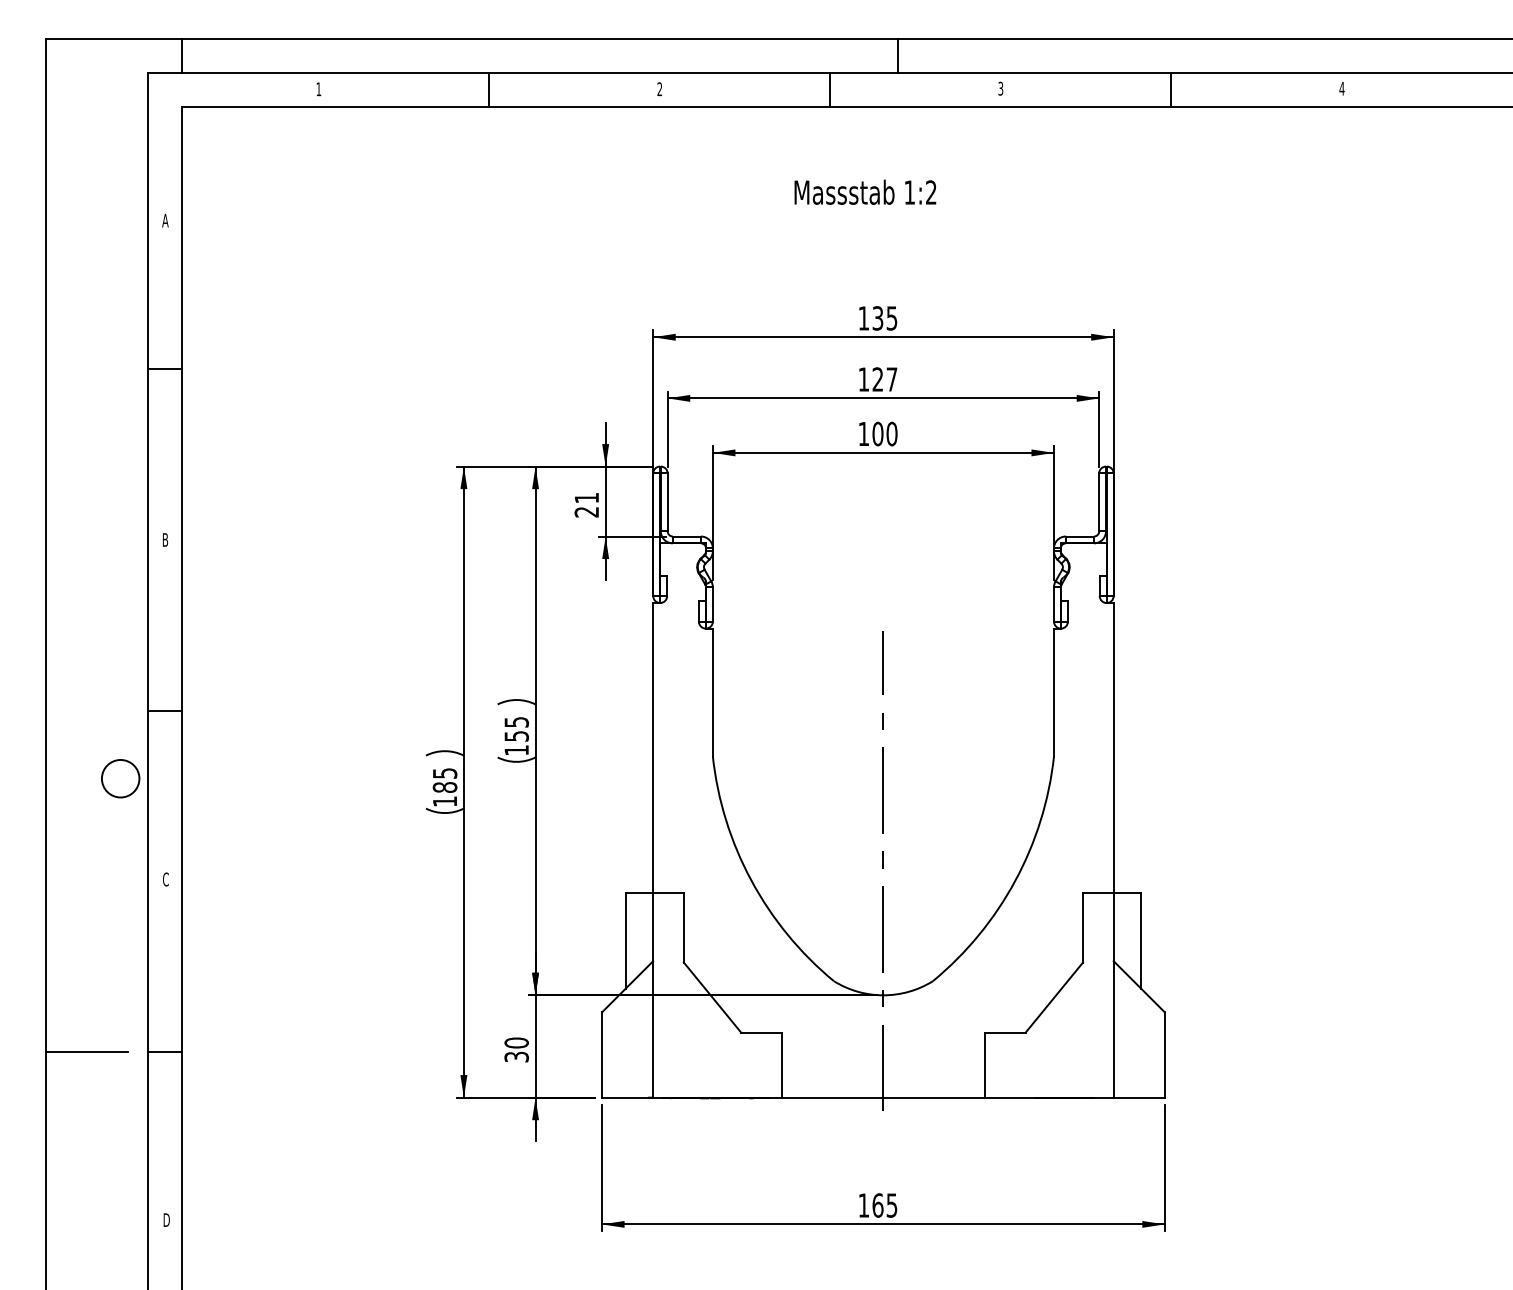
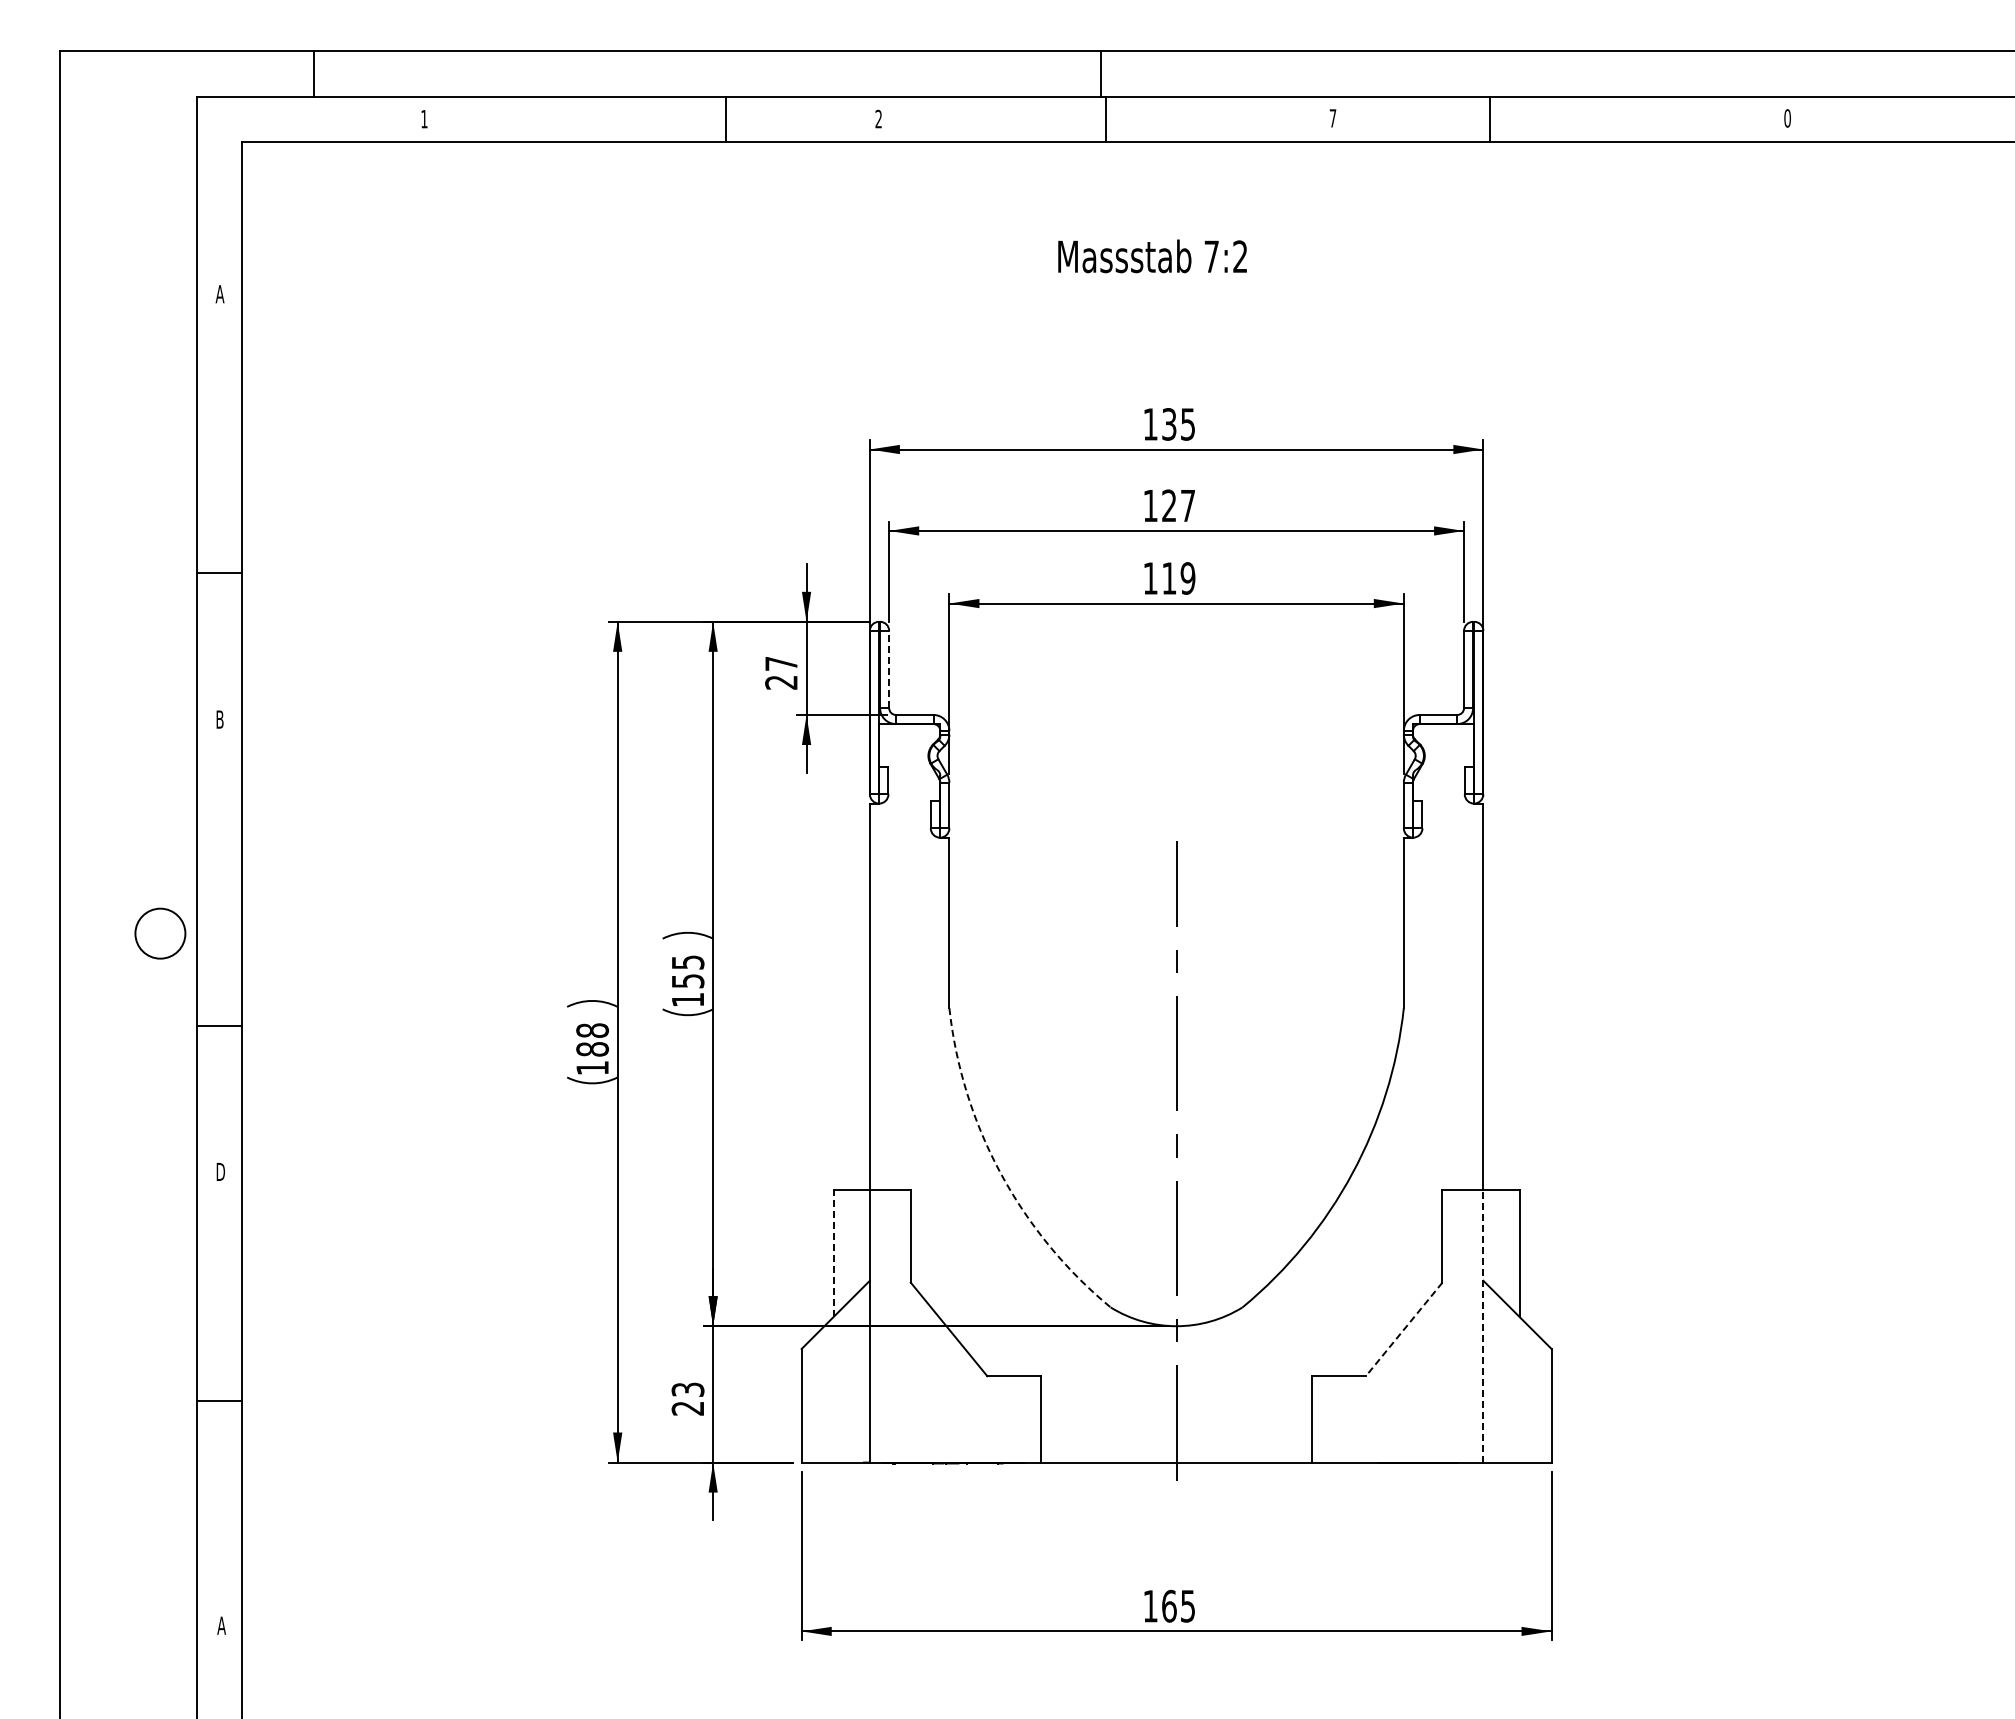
line: (182, 55) -> (314, 73), moved
line: (898, 55) -> (1100, 73), moved
text: (1000, 88) -> (1332, 118), 3 -> 7
text: (1341, 88) -> (1787, 118), 4 -> 0
line: (489, 89) -> (726, 119), moved
line: (1171, 89) -> (1490, 119), moved
text: (909, 192) -> (1211, 256), 1:2 -> 7:2
line: (165, 369) -> (219, 573), moved
text: (884, 434) -> (1178, 578), 100 -> 119
text: (586, 497) -> (781, 663), 21 -> 27
line: (667, 502) -> (889, 669), solid -> dashed
line: (165, 710) -> (219, 1025), moved
text: (445, 773) -> (592, 1030), 185 -> 188
circle: (120, 778) -> (160, 933), moved
text: (165, 879) -> (220, 1171), C -> D
arc: (751, 880) -> (1000, 1173), solid -> dashed
line: (625, 940) -> (833, 1253), solid -> dashed
line: (1113, 994) -> (1483, 1325), solid -> dashed
line: (1053, 997) -> (1403, 1329), solid -> dashed
text: (516, 1049) -> (687, 1398), 30 -> 23
line: (86, 1051) -> (114, 1401), removed
text: (166, 1219) -> (221, 1625), D -> A

